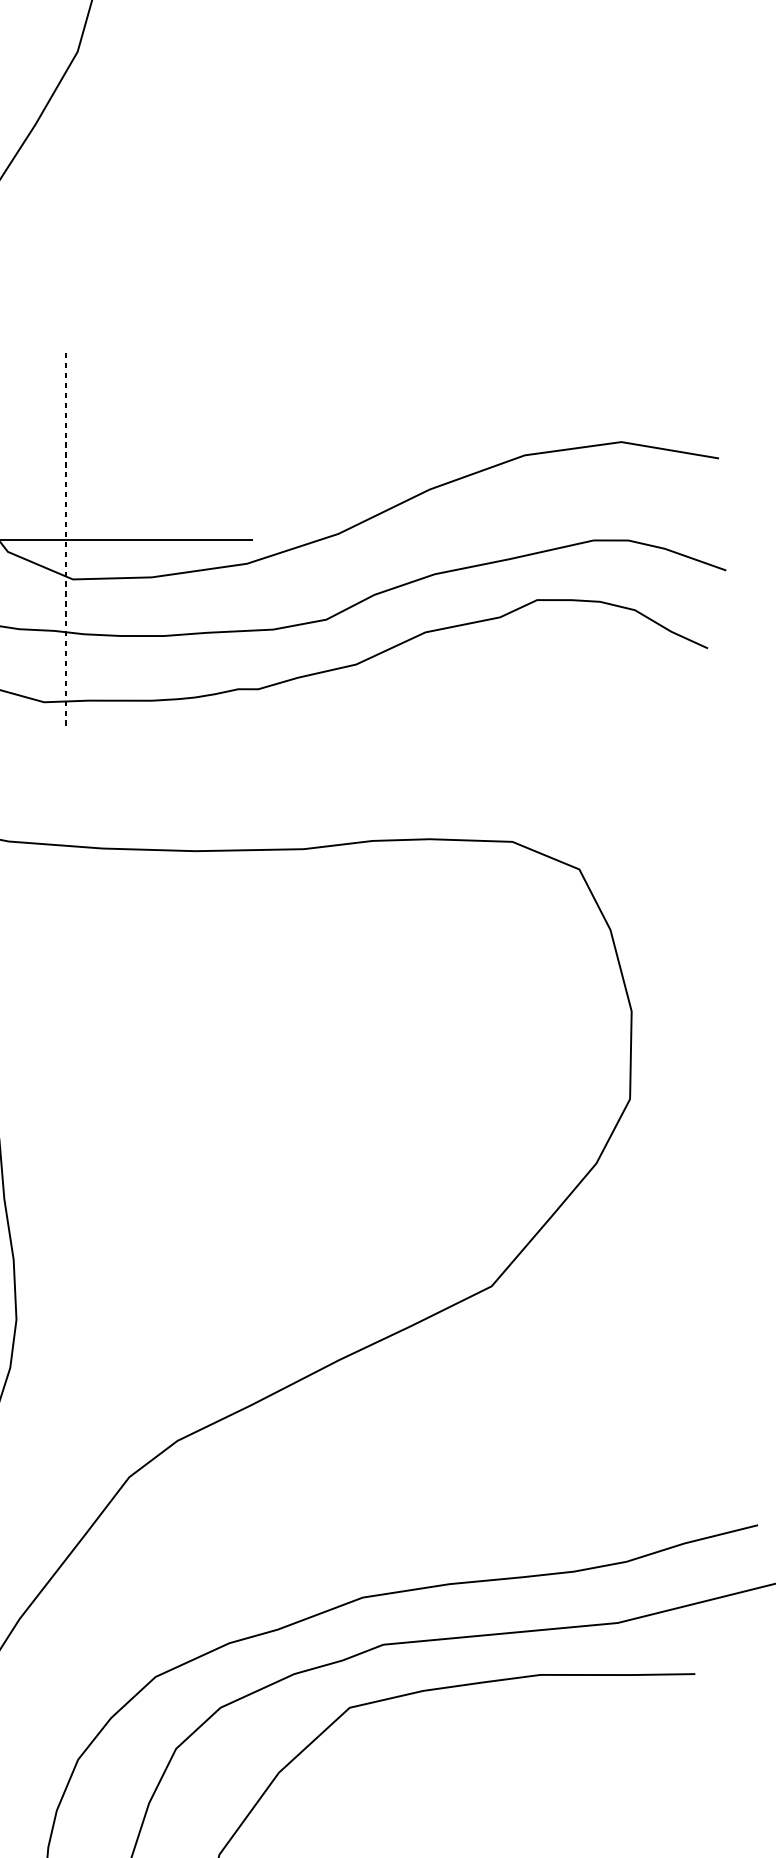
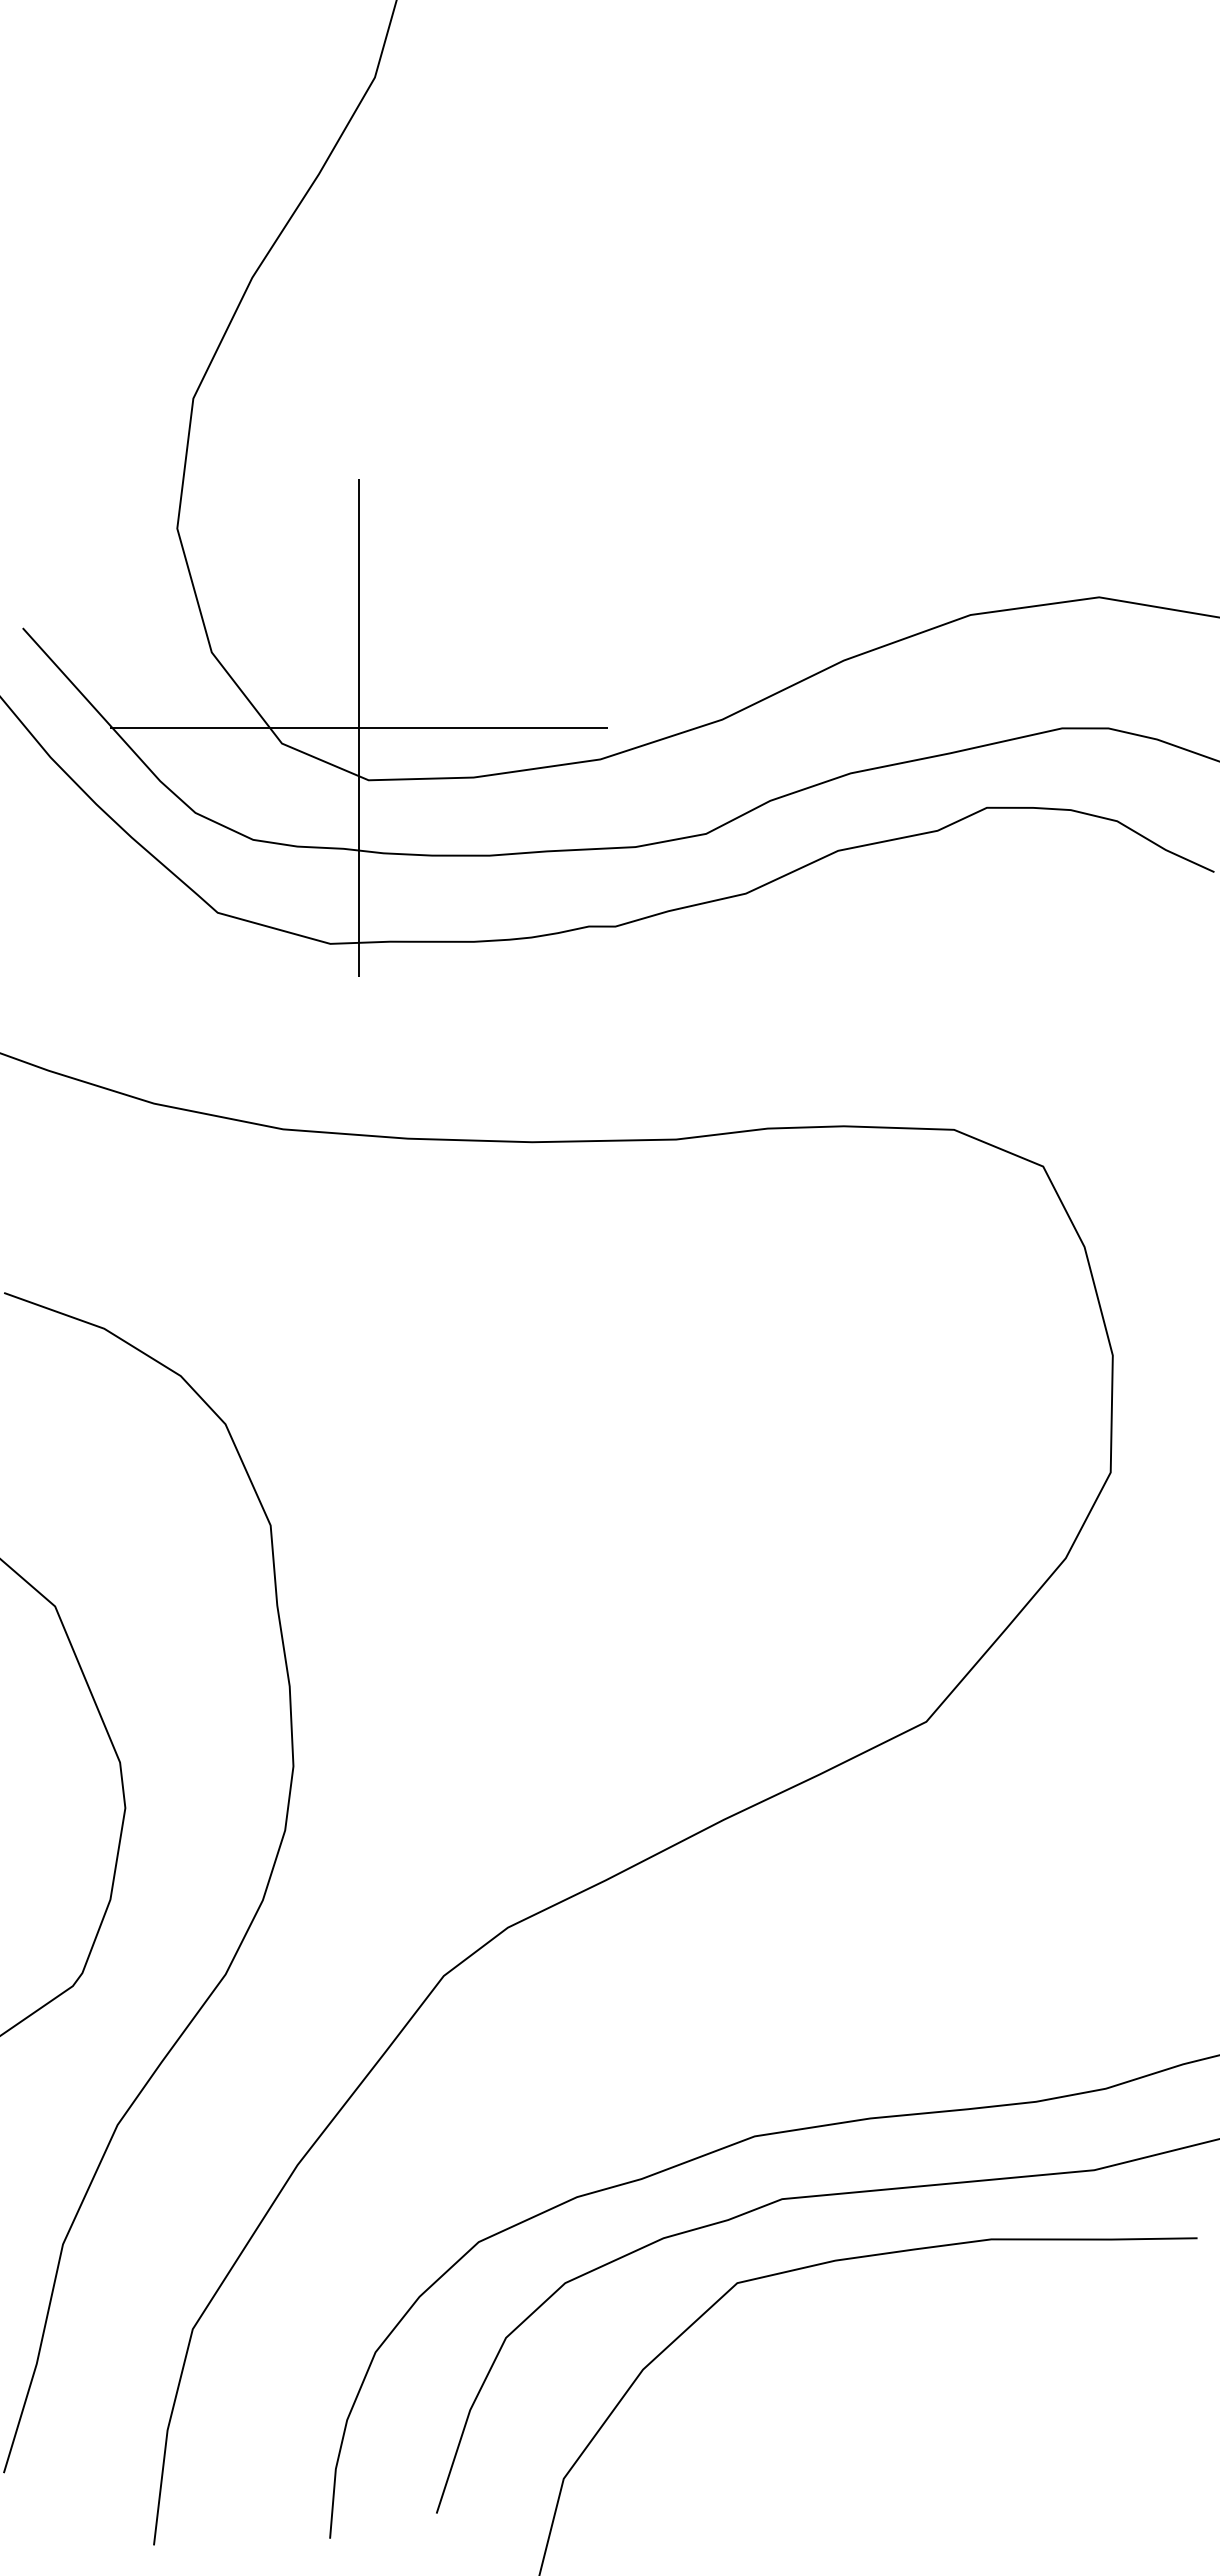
line: (65, 540) -> (358, 728), dashed -> solid

